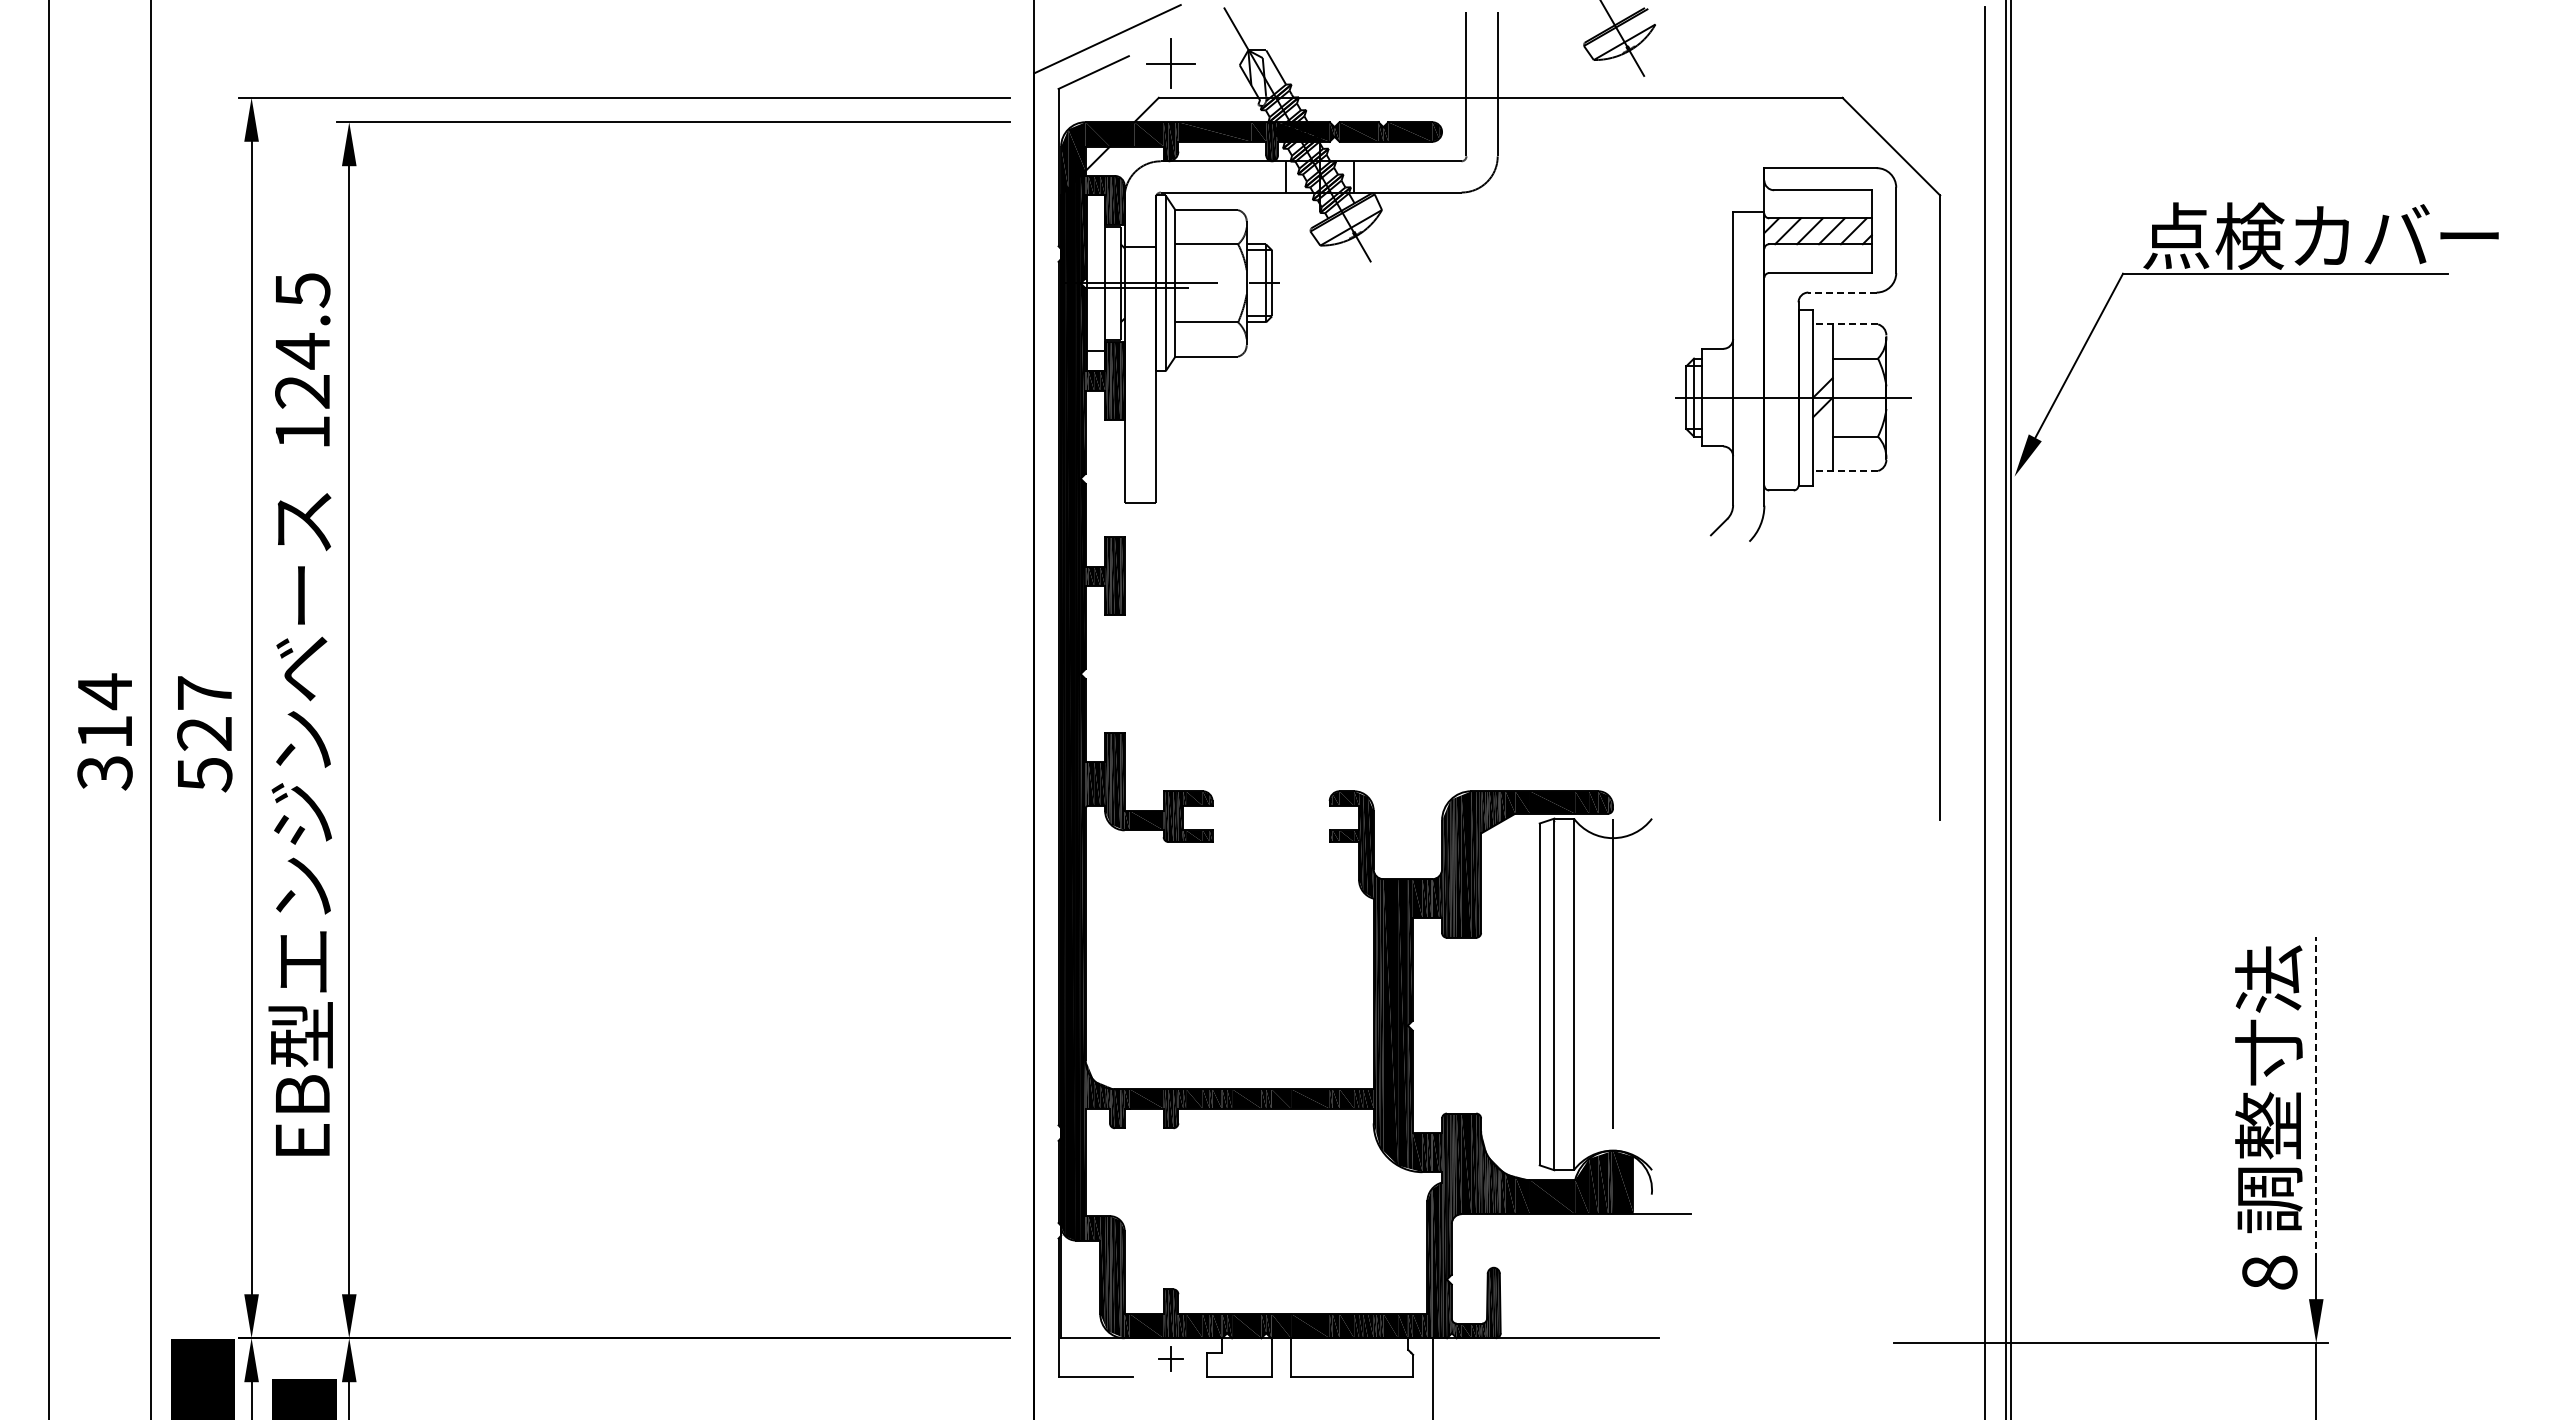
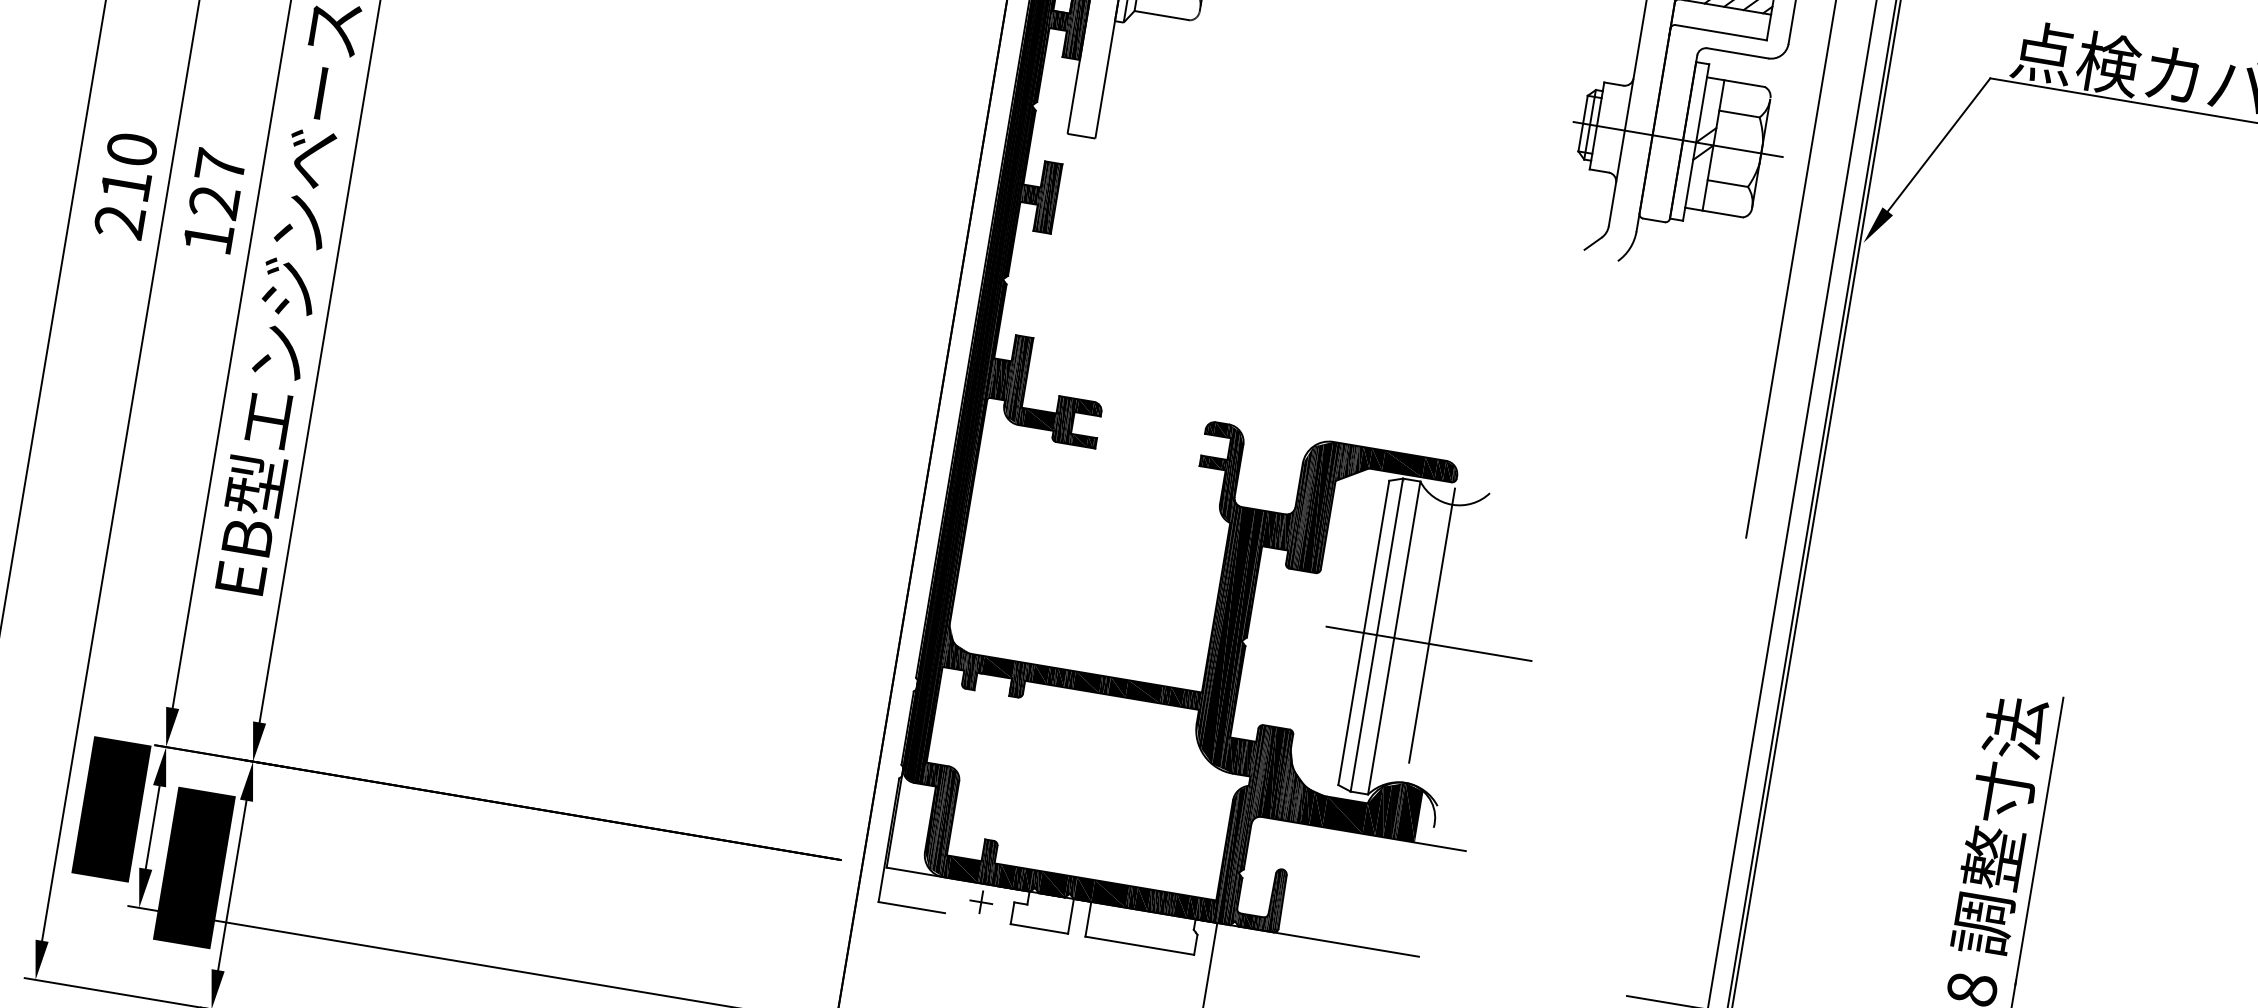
line: (1842, 292) -> (1737, 53), dashed -> solid
line: (1845, 324) -> (1735, 82), dashed -> solid
line: (1845, 470) -> (1713, 212), dashed -> solid
text: (104, 731) -> (125, 185), 314 -> 210
text: (205, 775) -> (208, 239), 527 -> 127
line: (1612, 994) -> (1428, 643), added
line: (2316, 1098) -> (2039, 841), dashed -> solid

